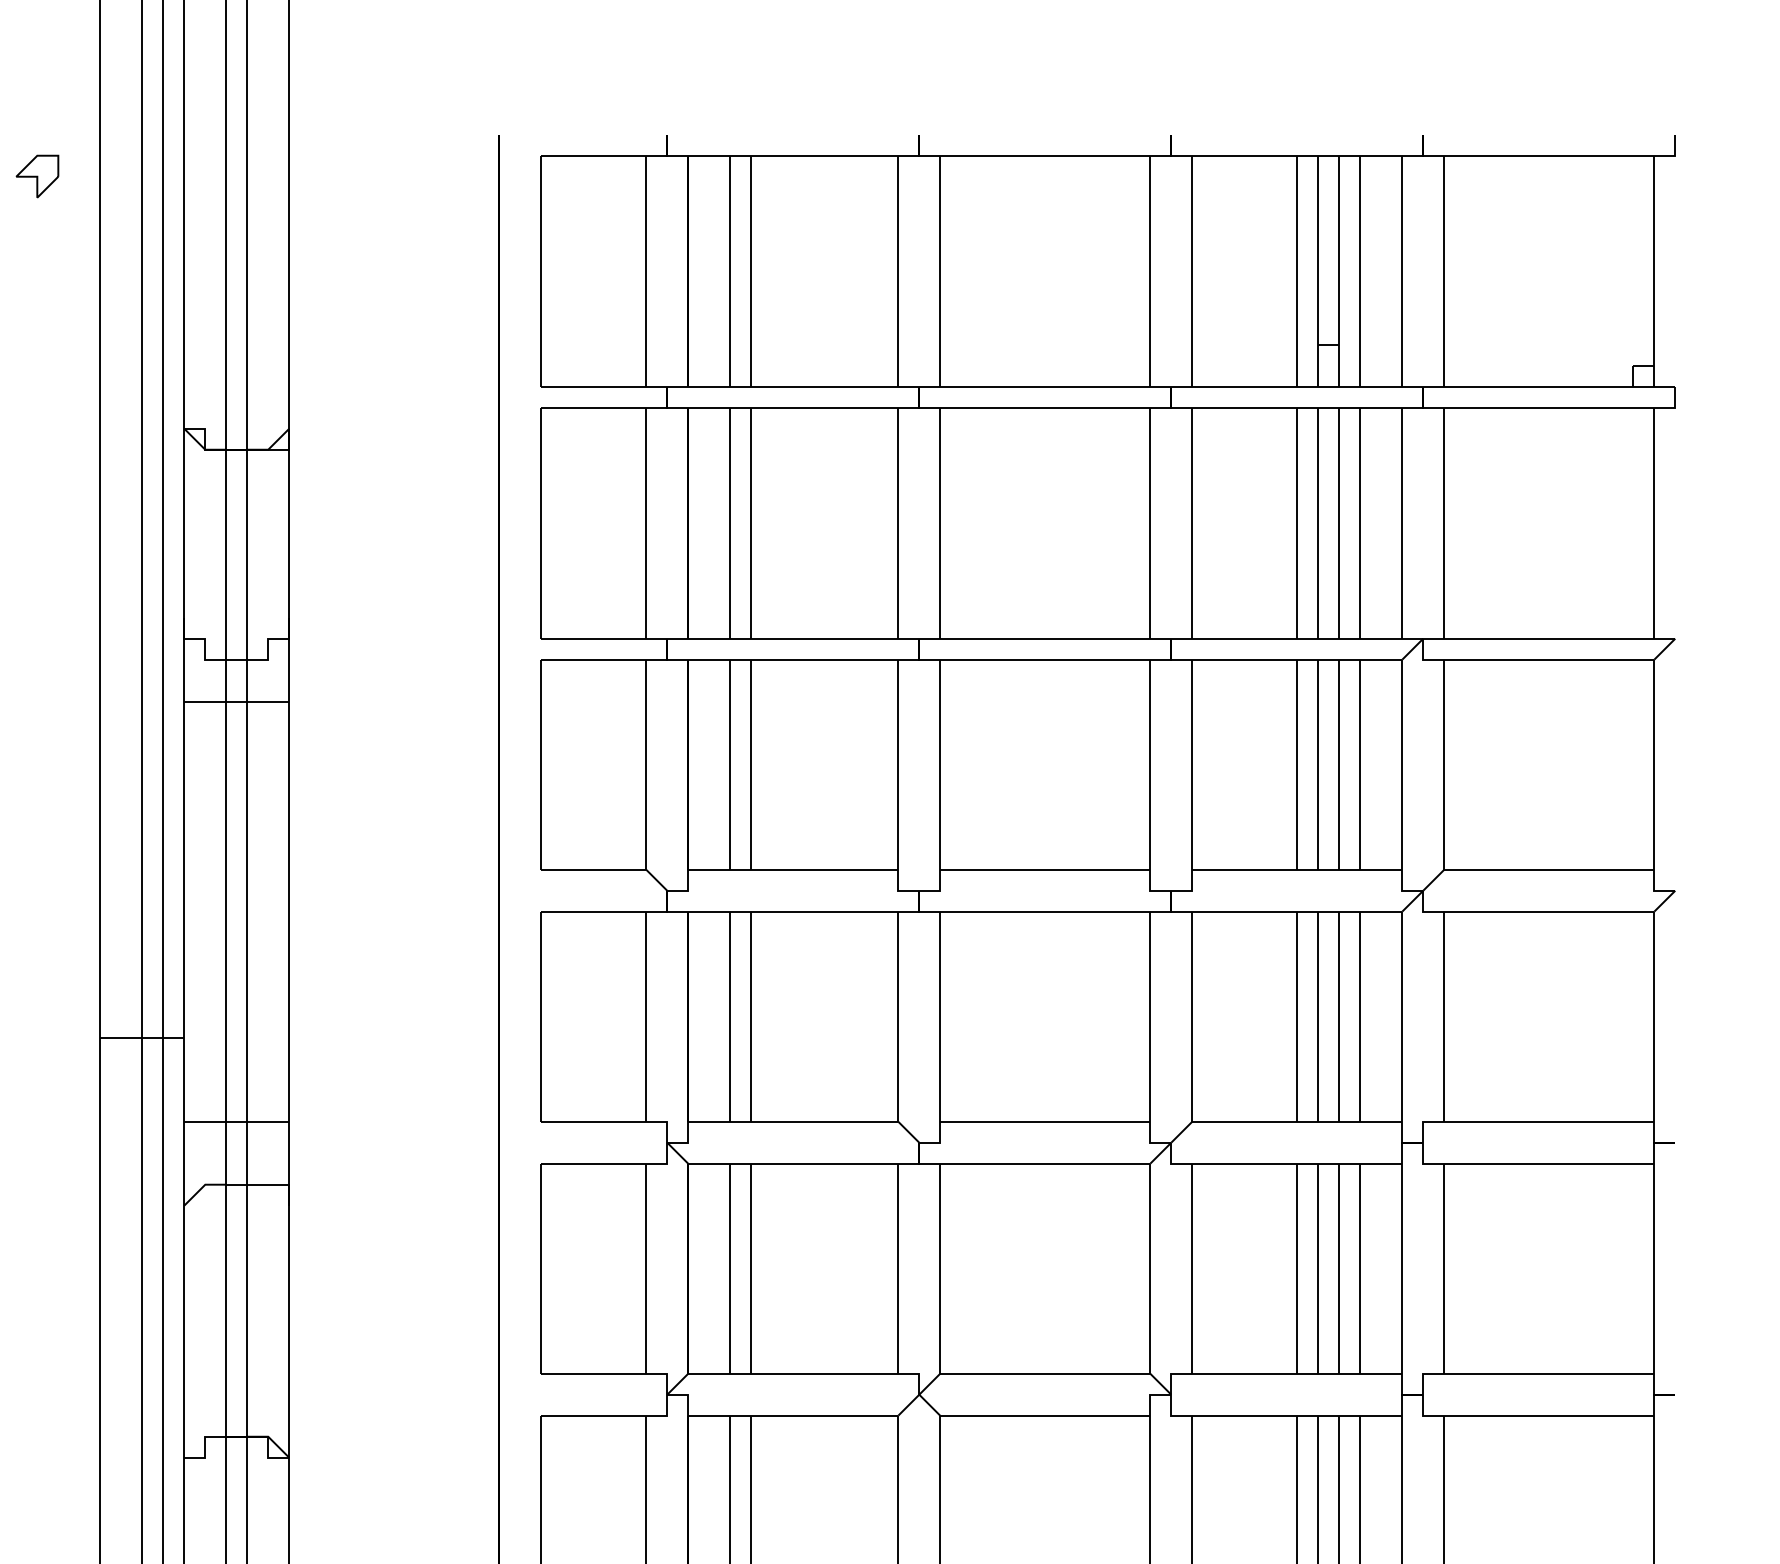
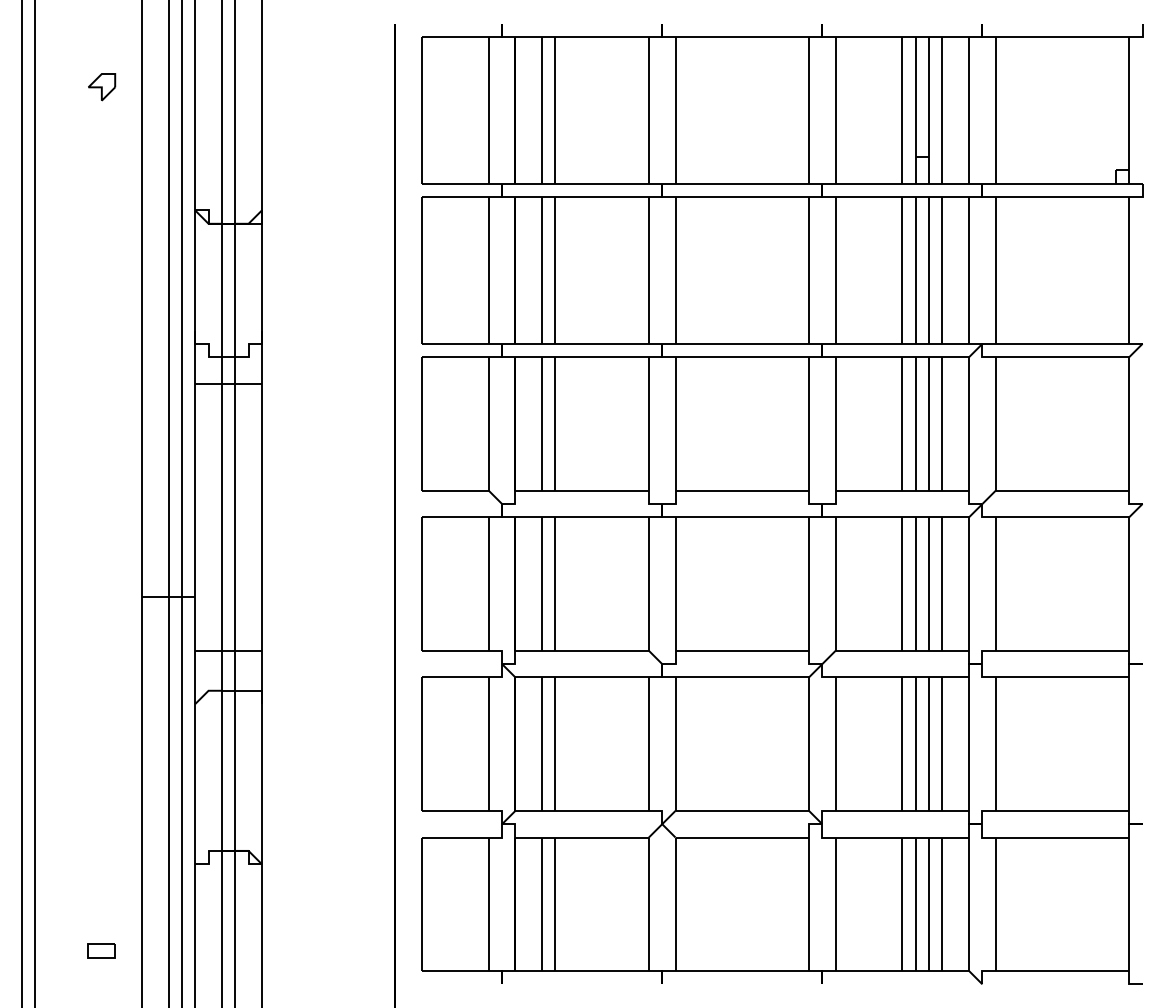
part: (38, 176) -> (102, 87), moved

